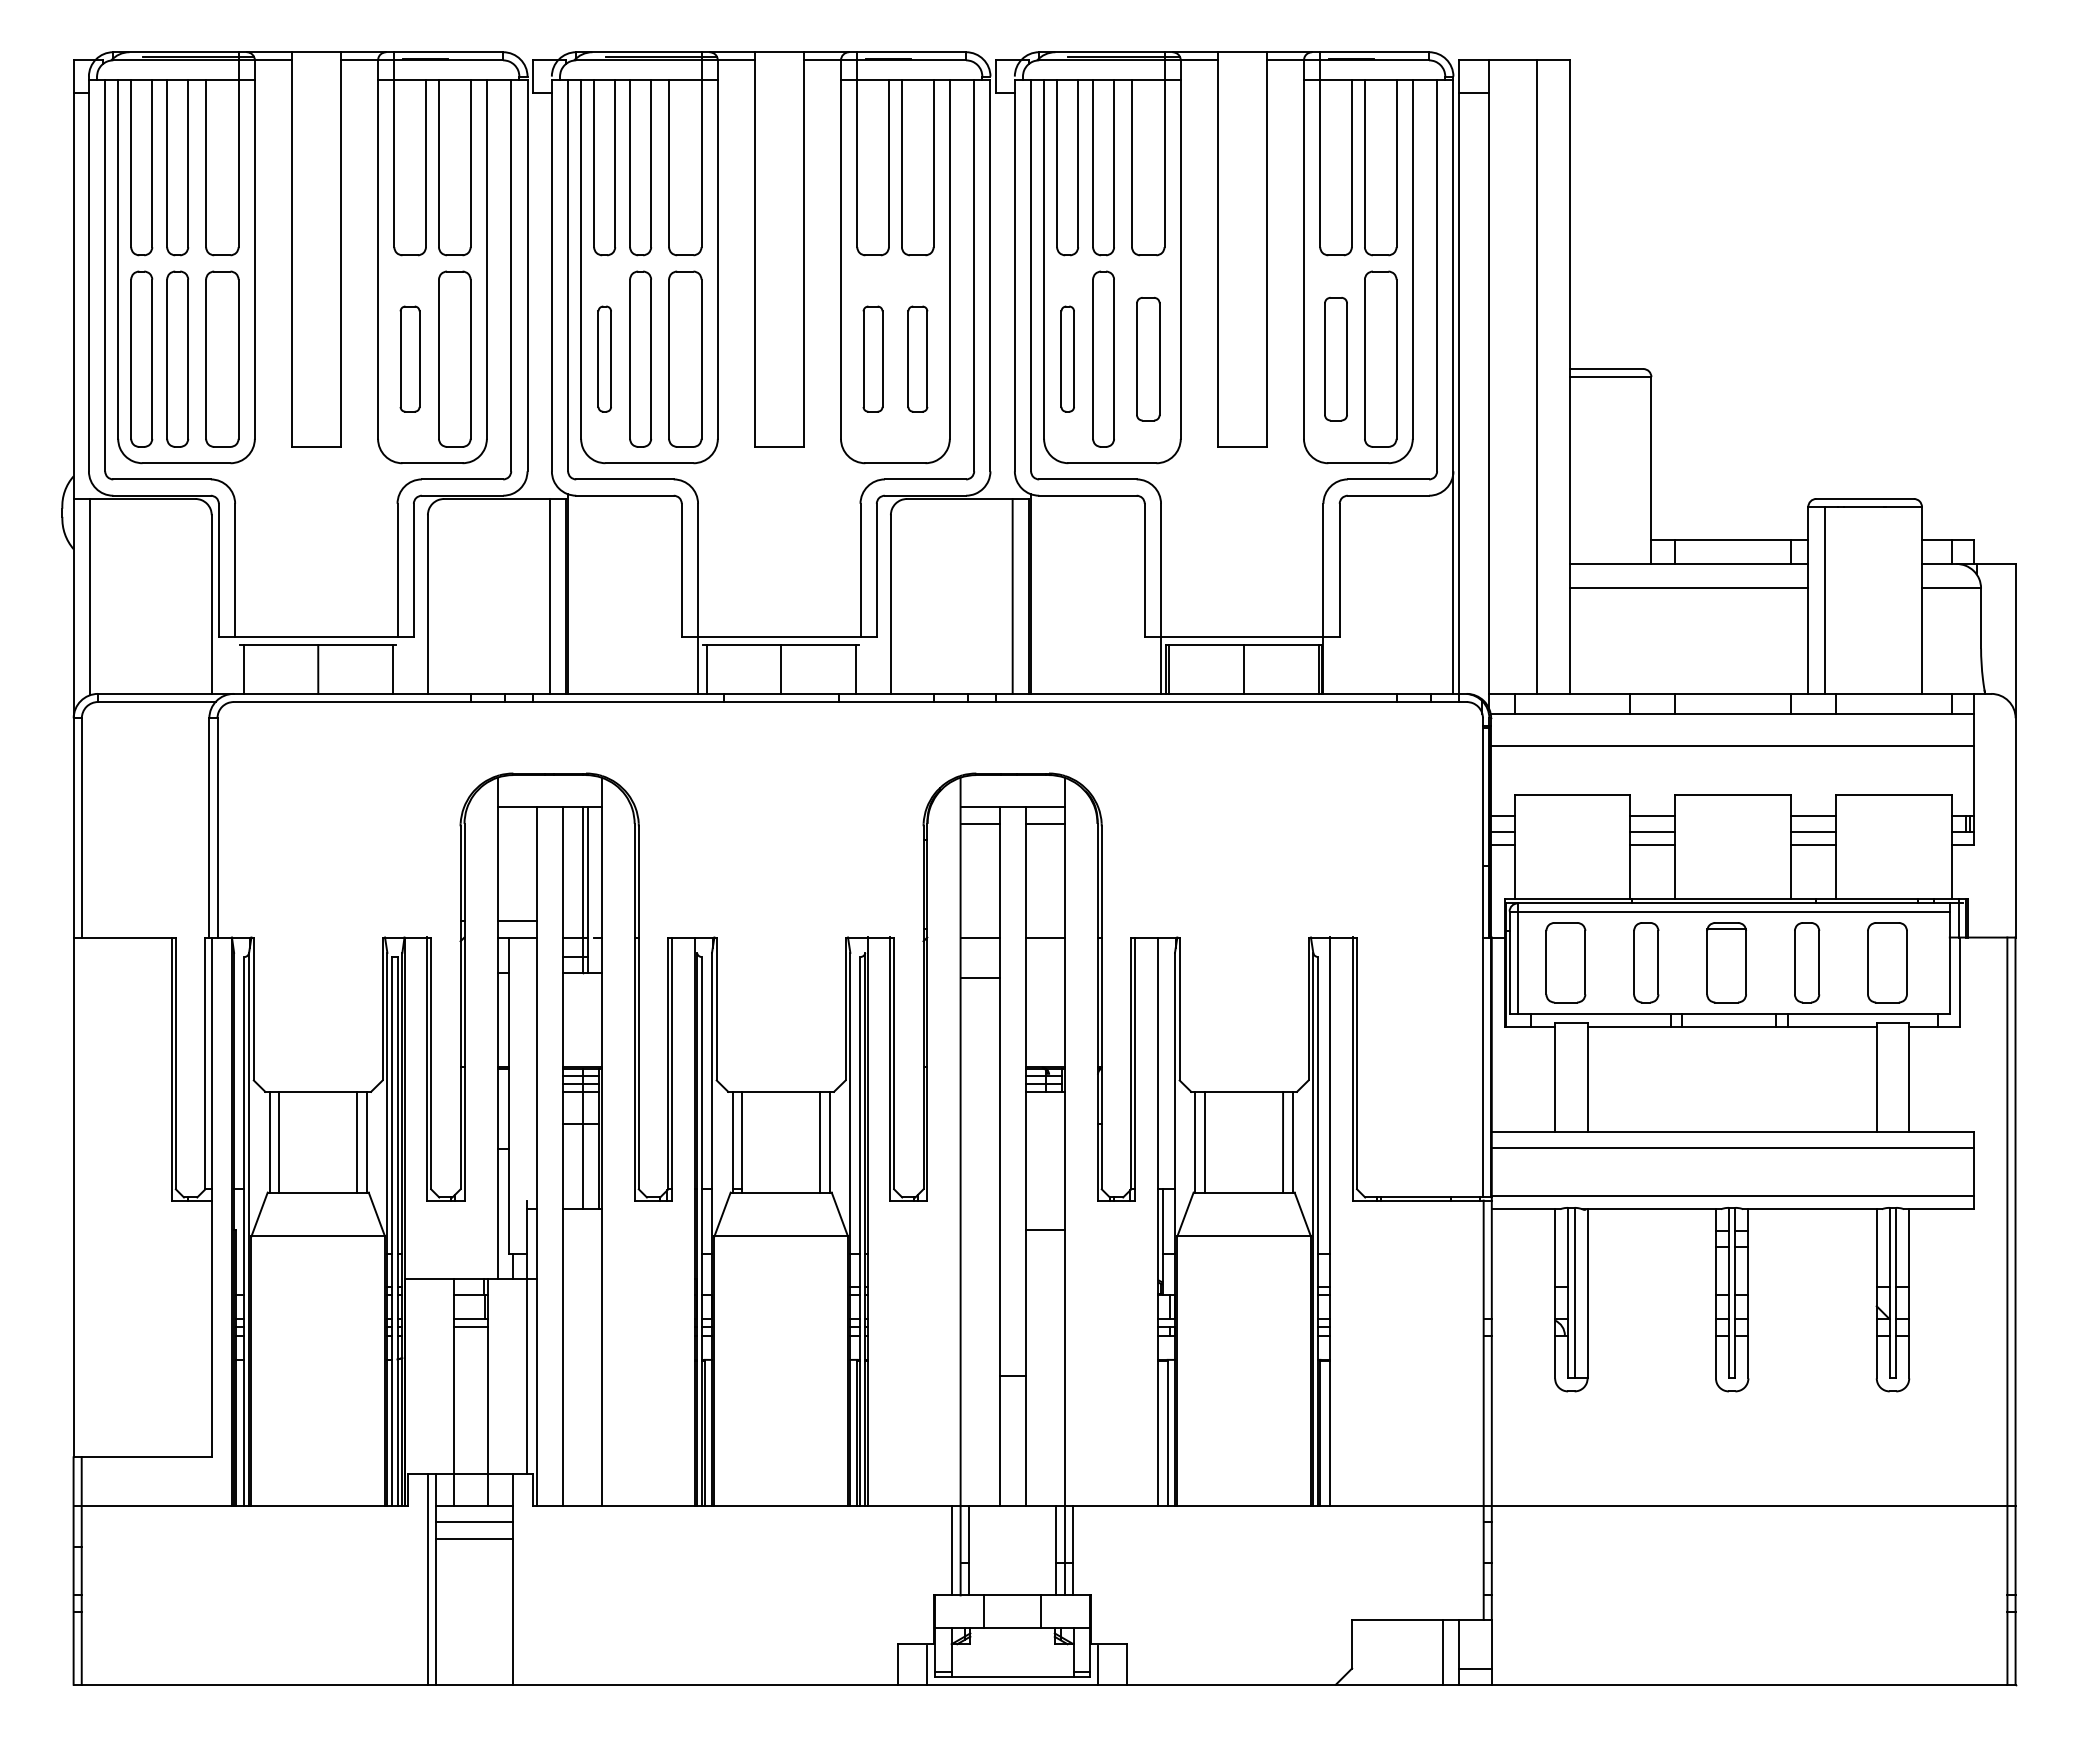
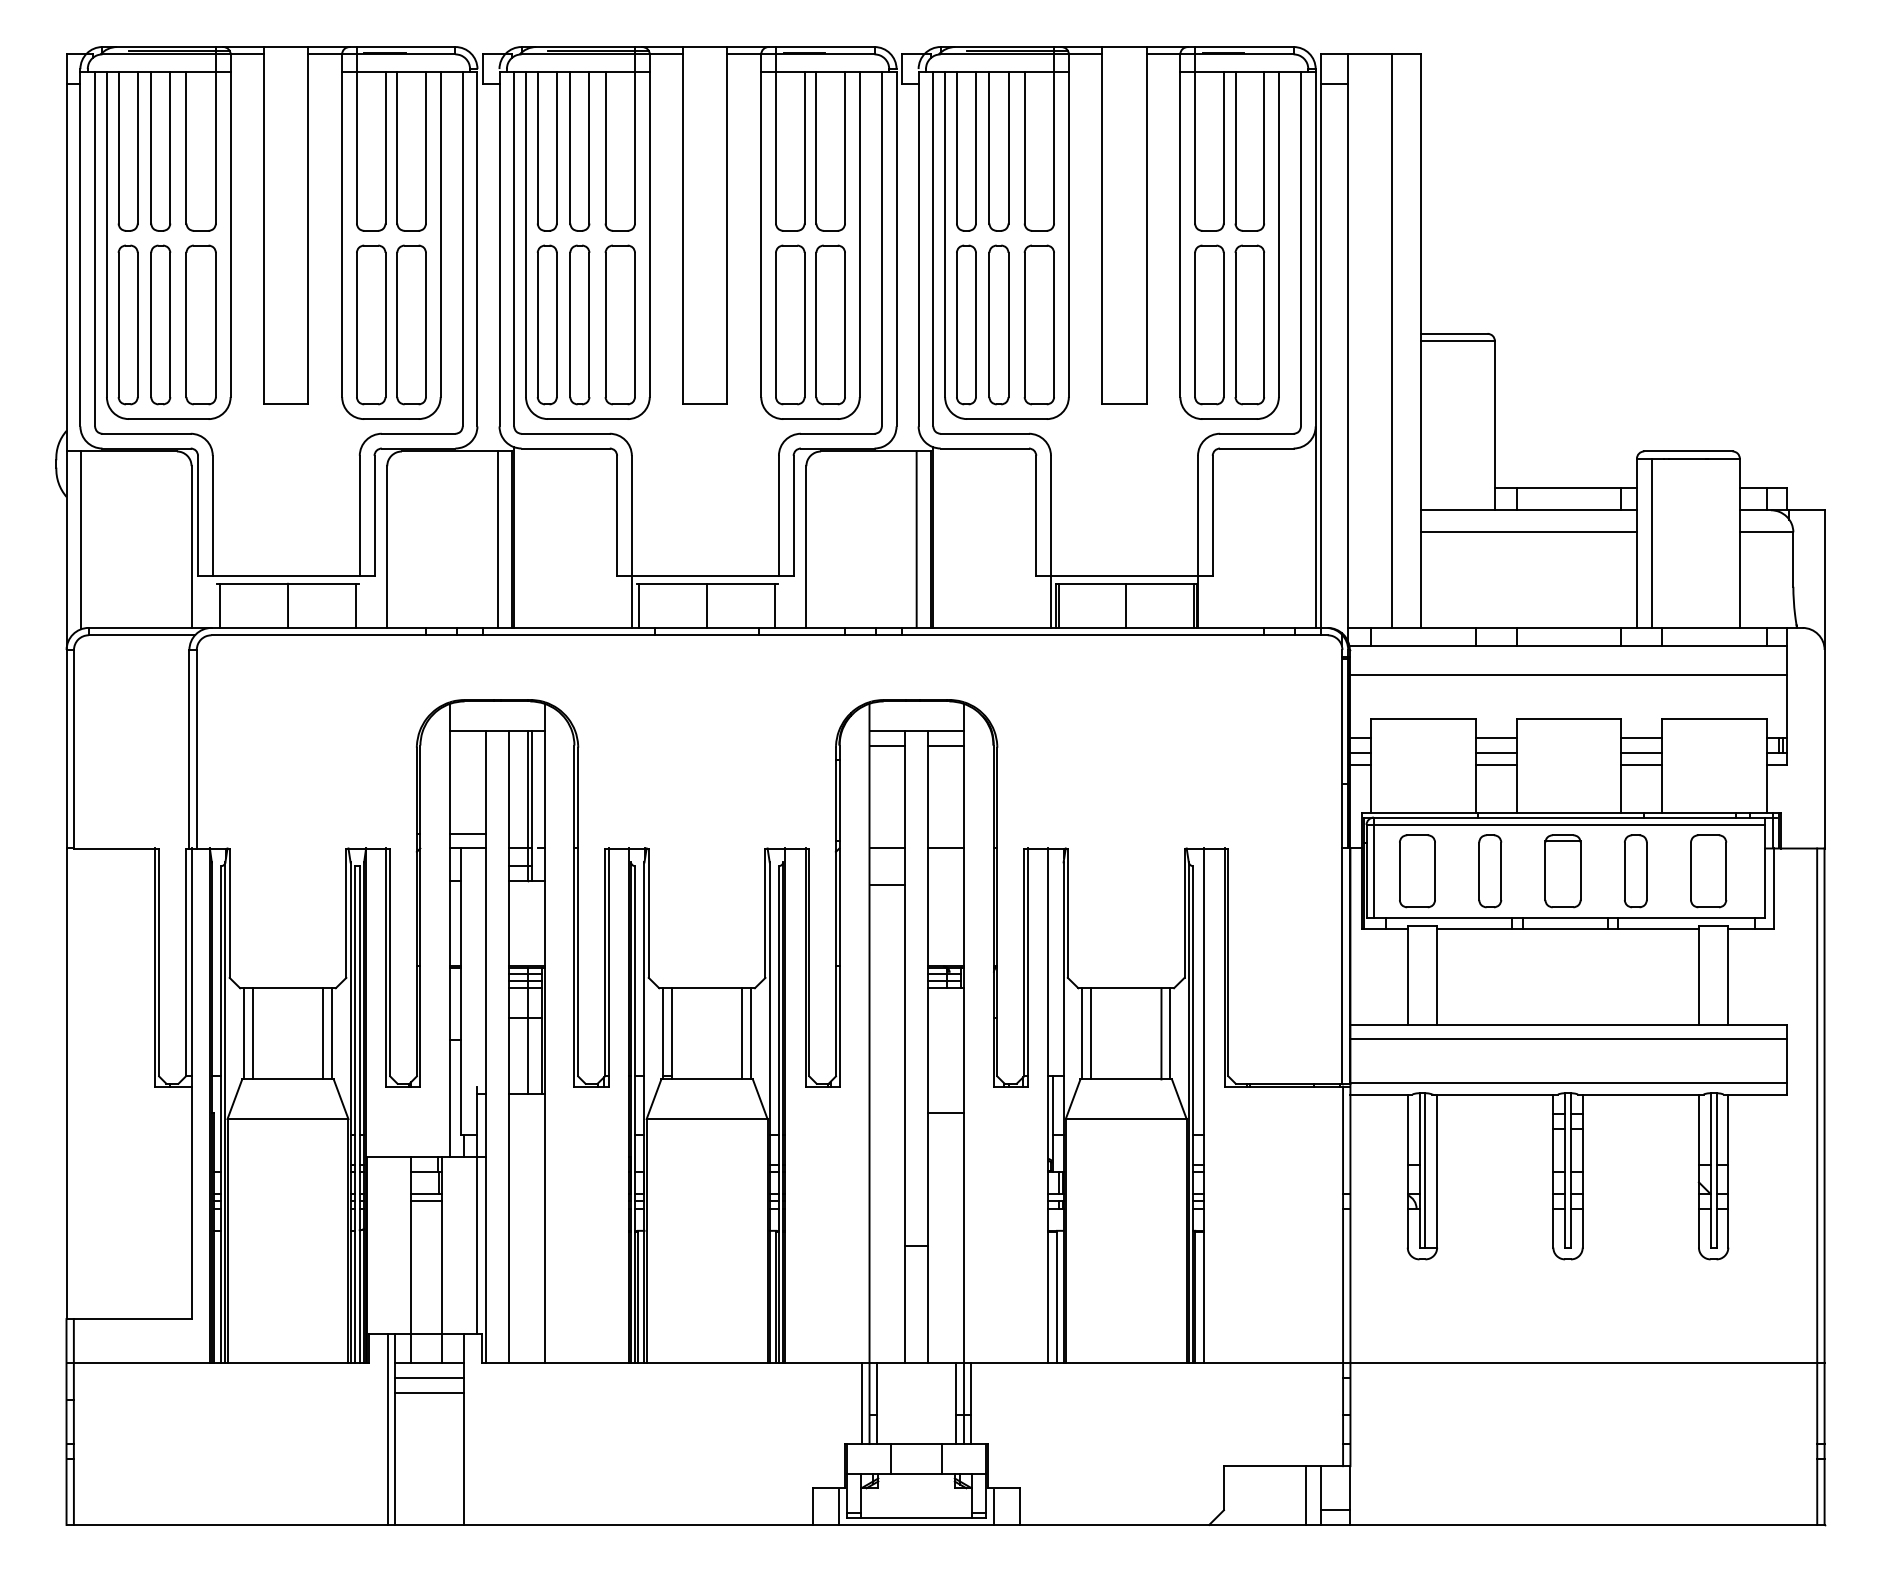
part: (409, 358) -> (370, 324), size x1.67
part: (604, 358) -> (547, 324), size x1.67
part: (872, 358) -> (789, 324), size x1.67
part: (917, 358) -> (830, 324), size x1.67
part: (1067, 358) -> (966, 324), size x1.67
part: (1148, 358) -> (1039, 324), size x1.43
part: (1335, 358) -> (1208, 324), size x1.43

